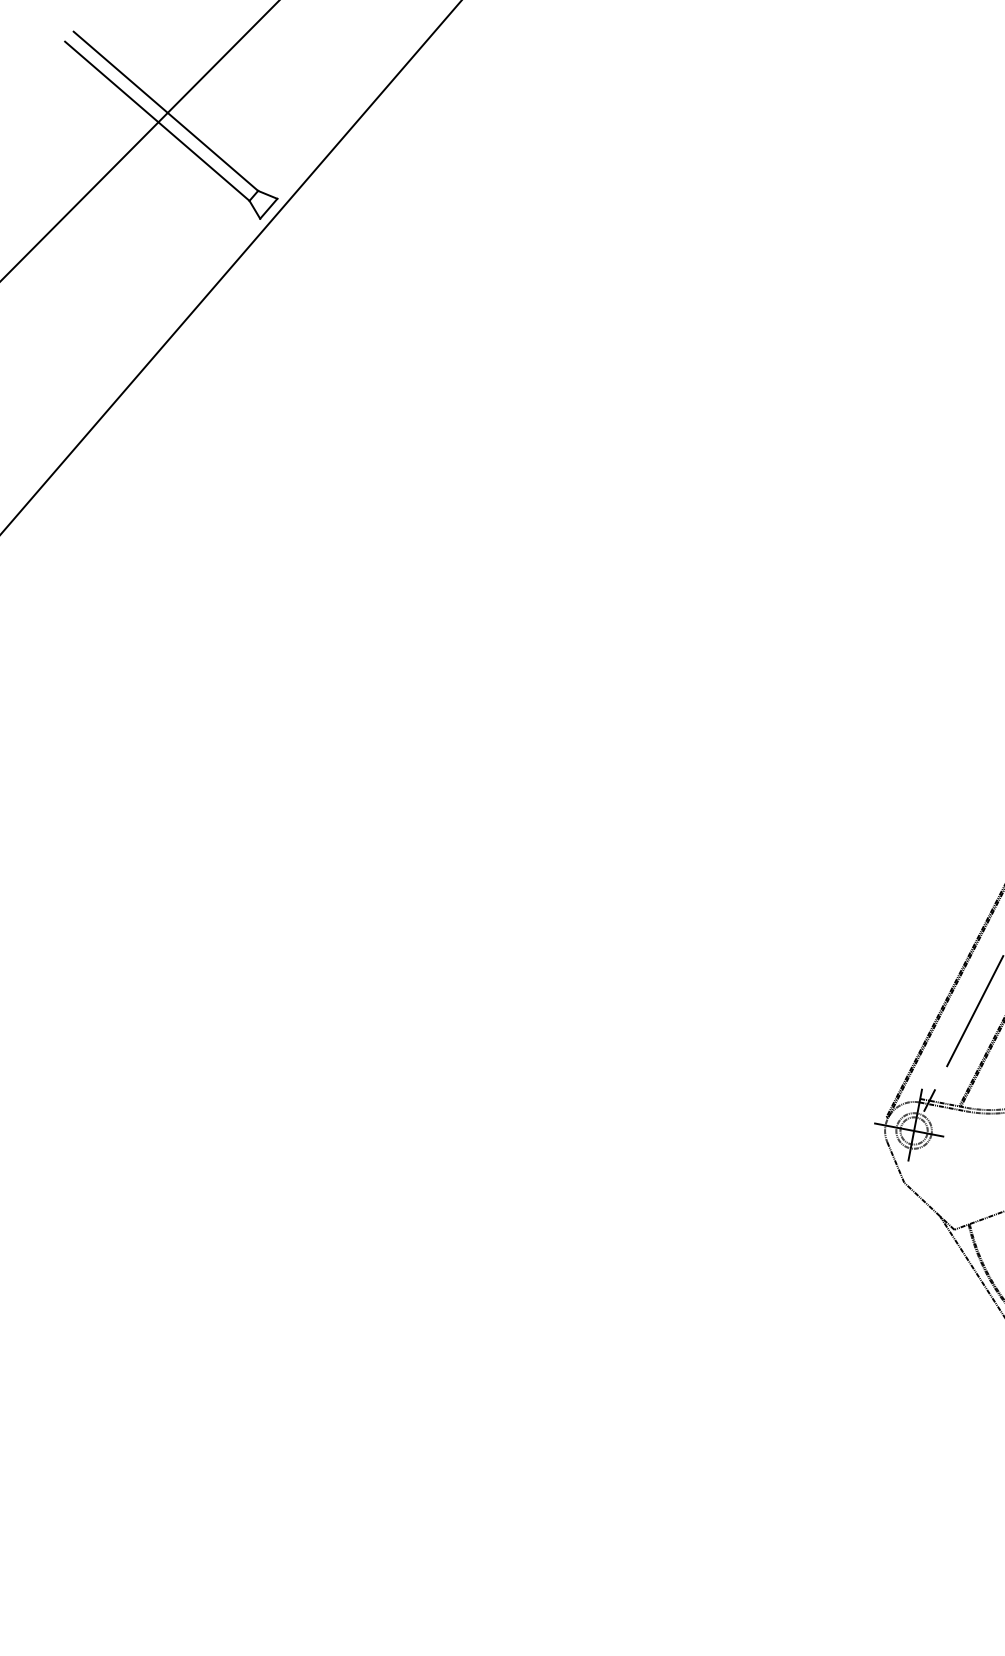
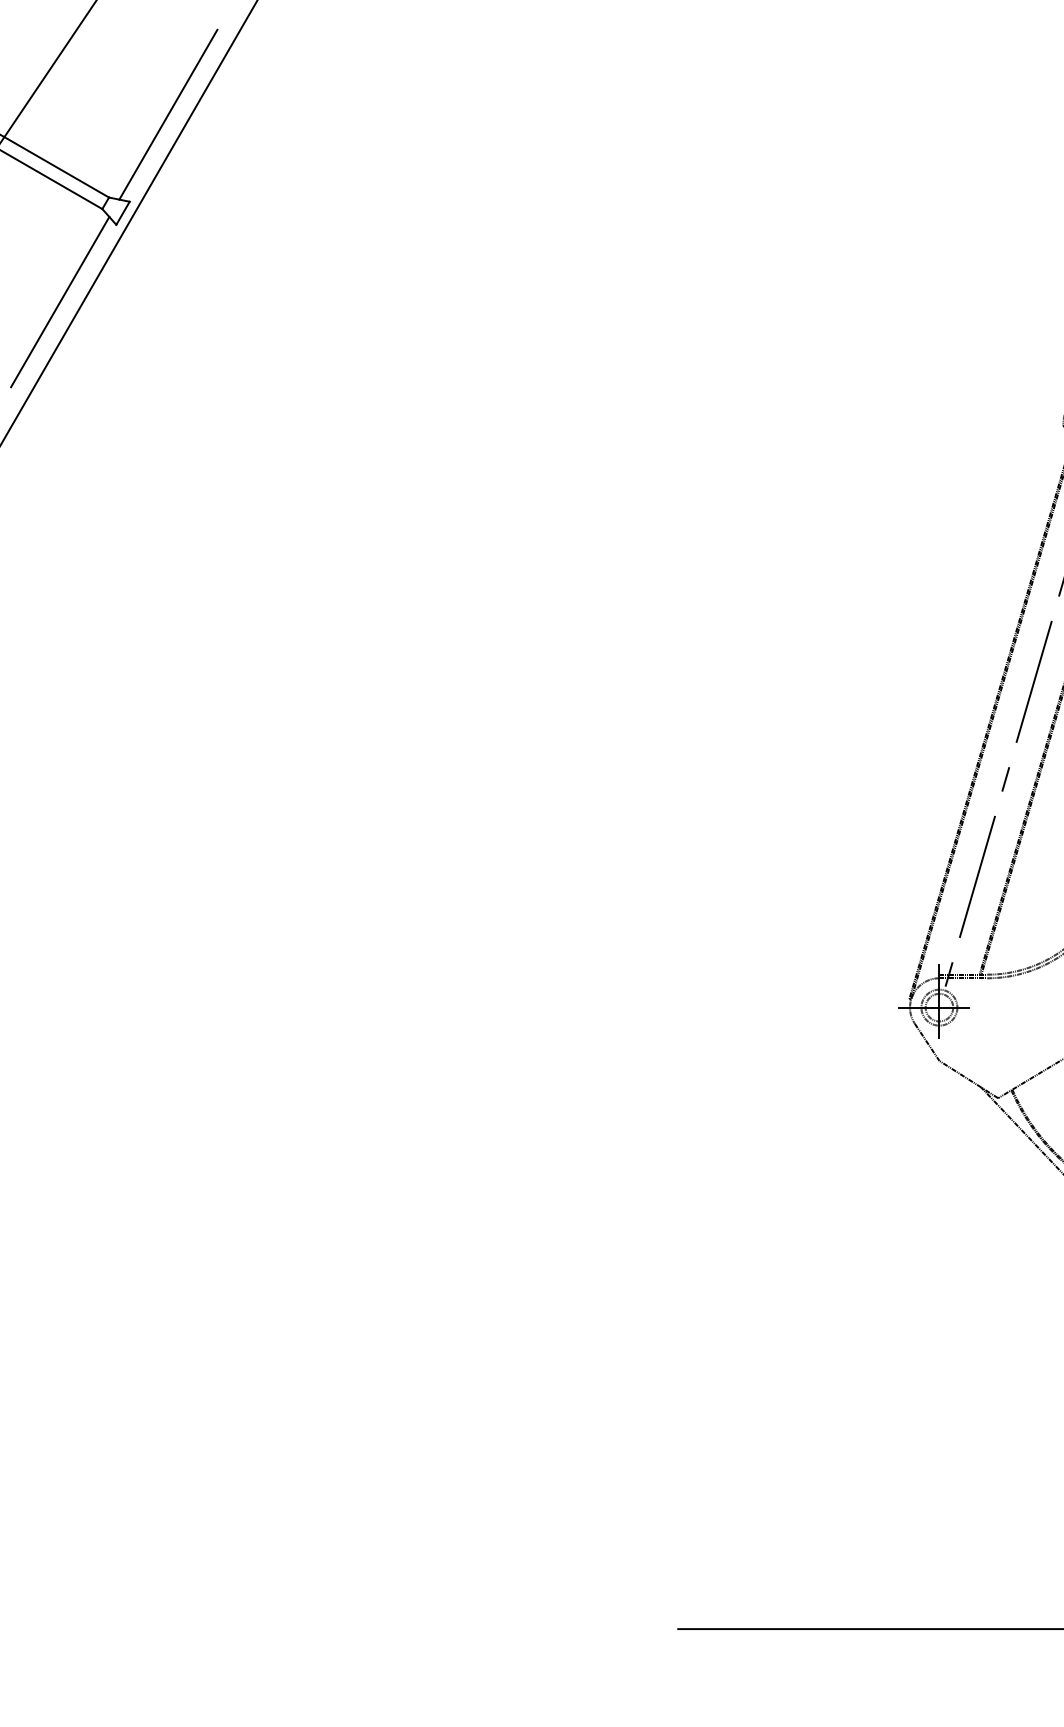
line: (331, 121) -> (168, 114), added
line: (191, 282) -> (60, 301), added

